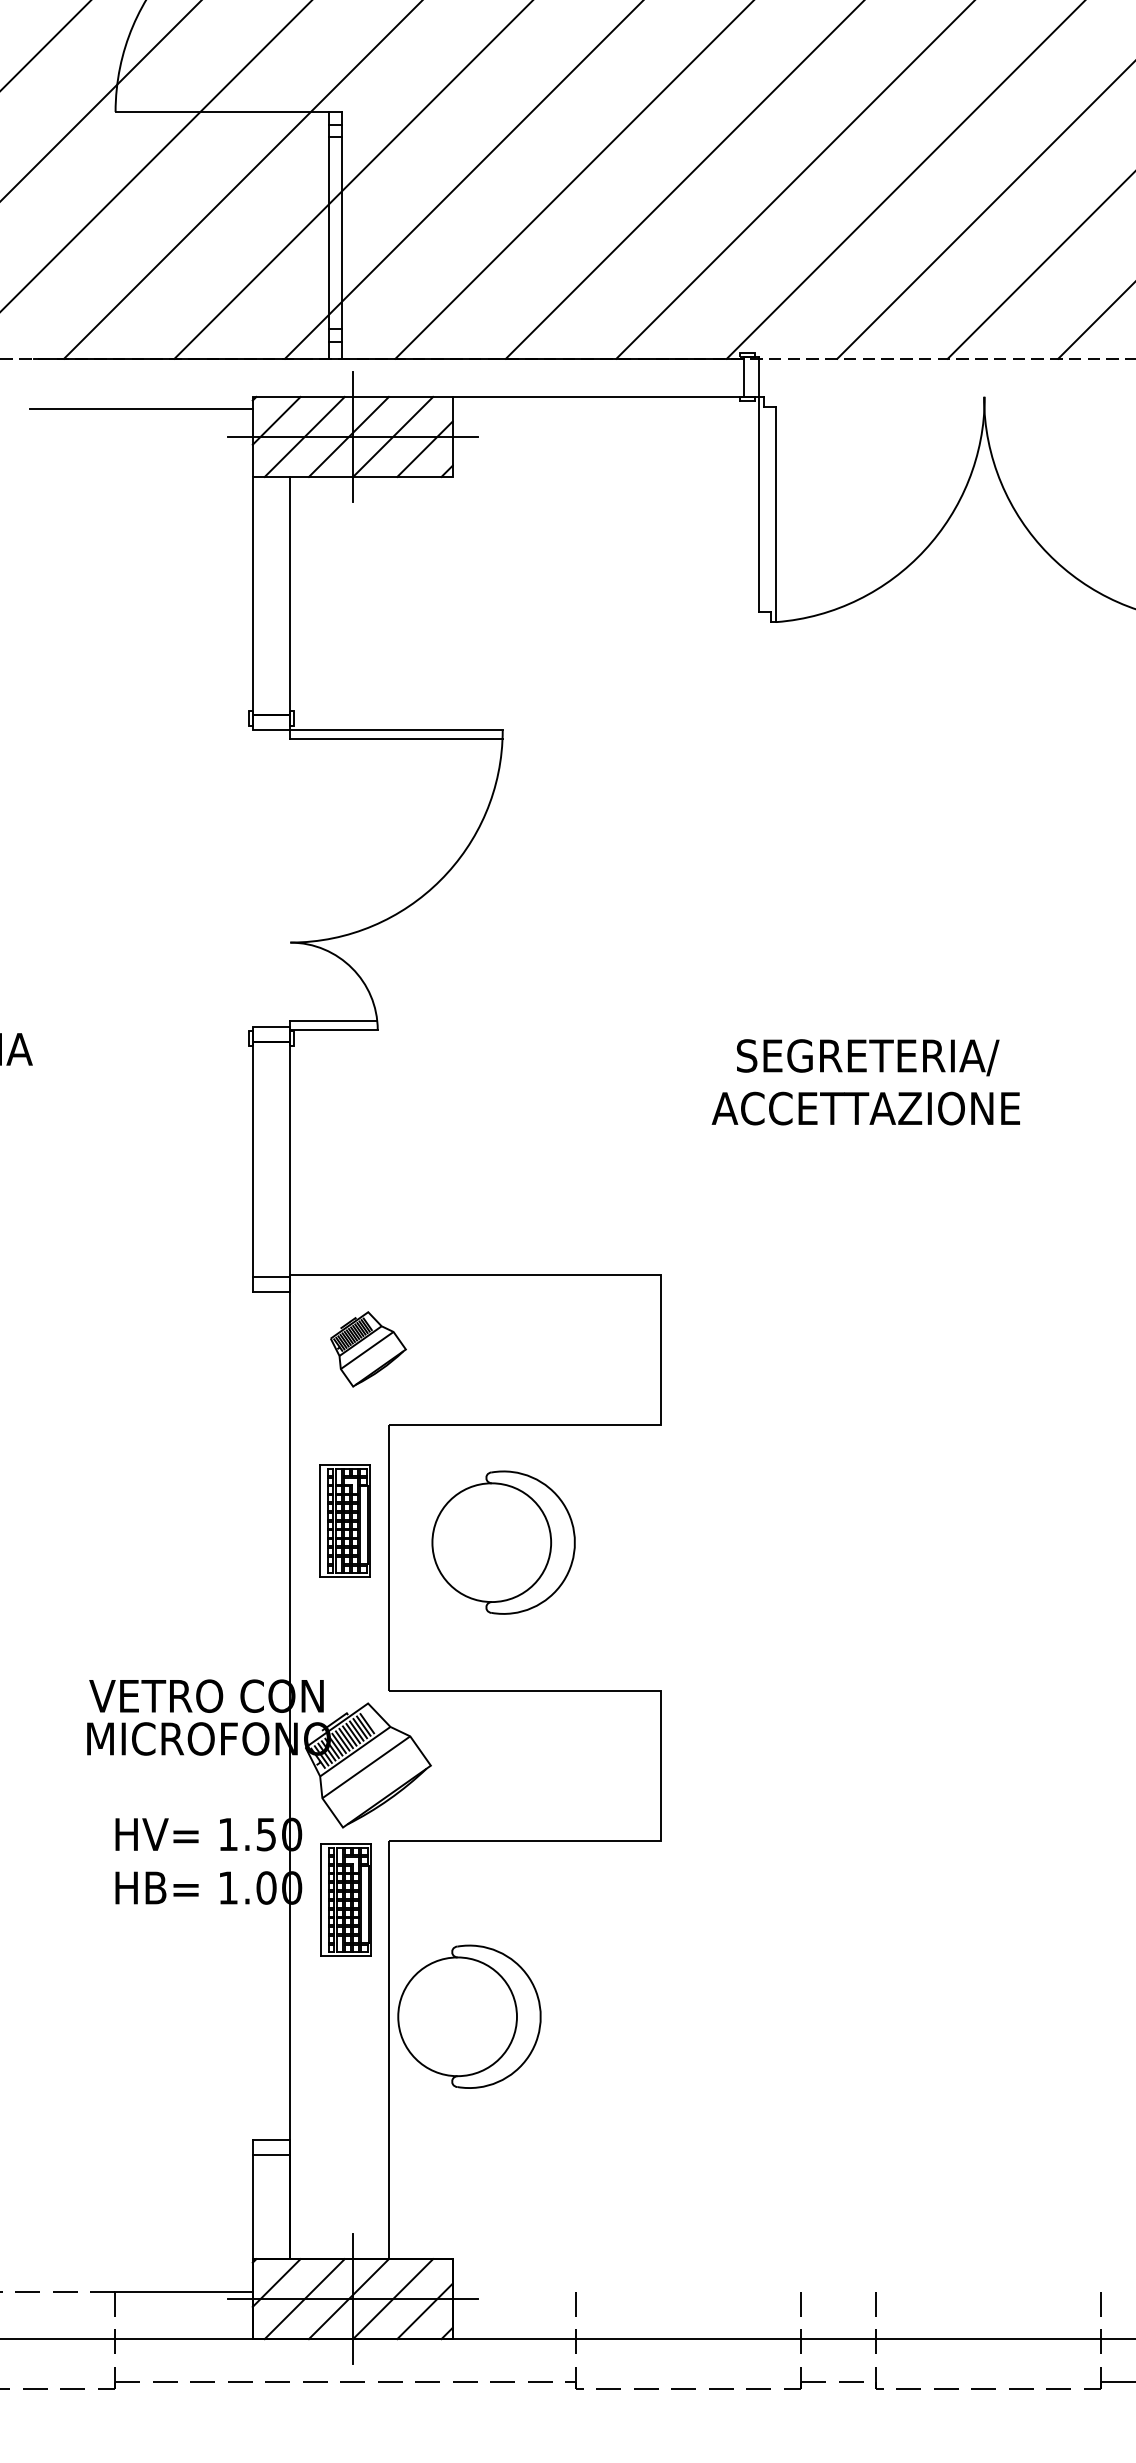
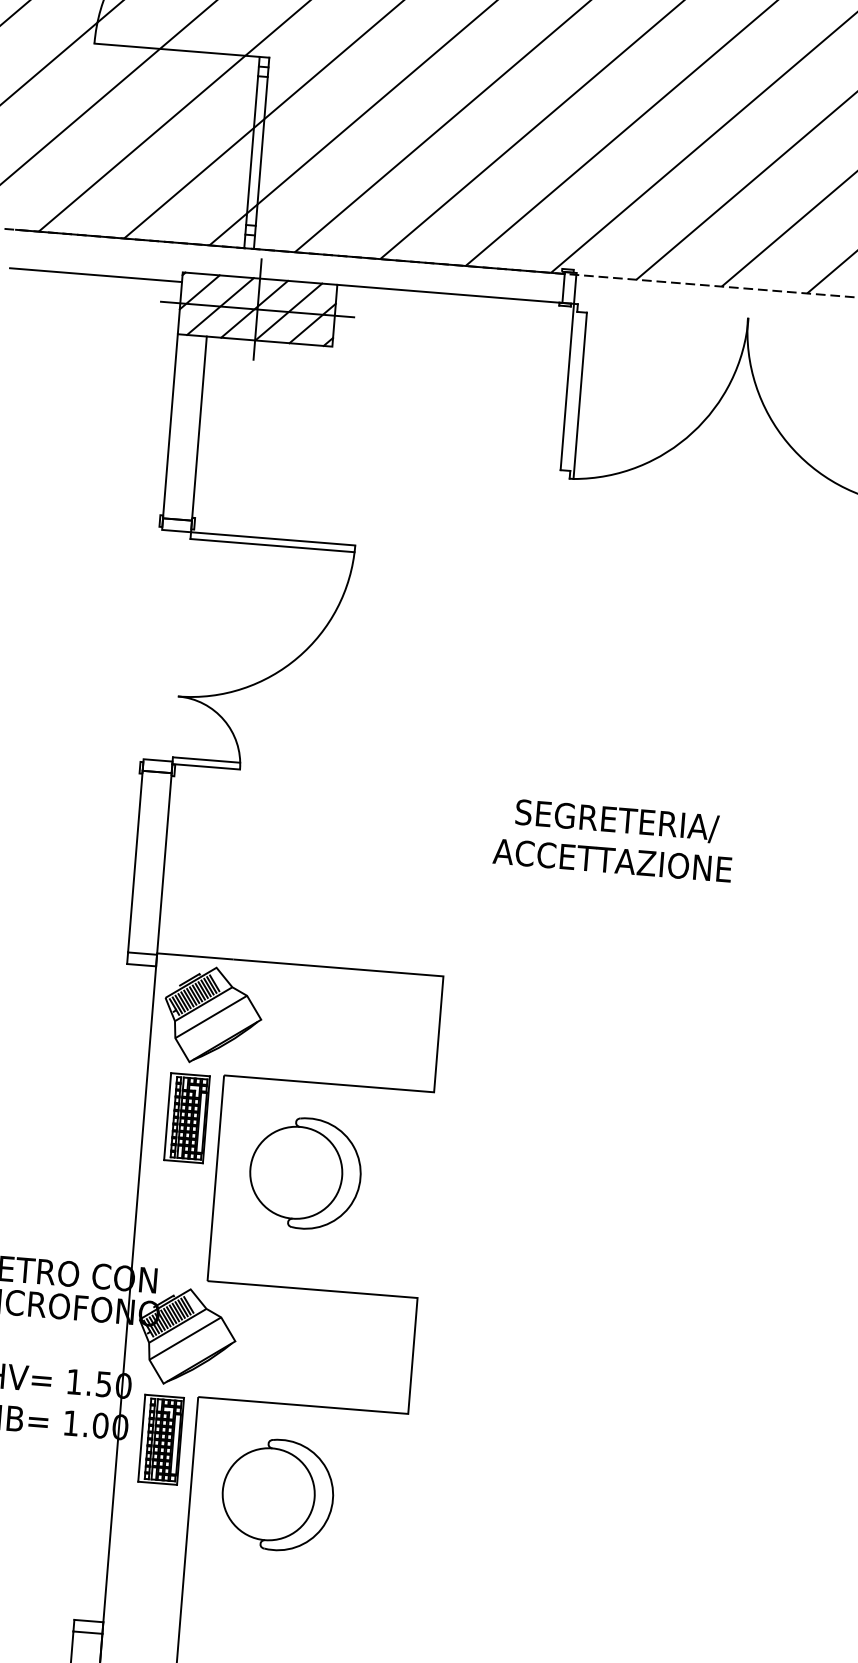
part: (368, 1349) -> (213, 1015), size x1.67
part: (344, 1520) -> (186, 1117), moved
part: (469, 2016) -> (277, 1494), moved

